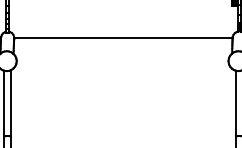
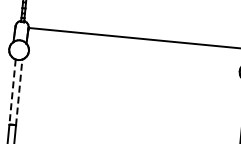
line: (10, 102) -> (18, 91), solid -> dashed
line: (4, 103) -> (12, 92), solid -> dashed

